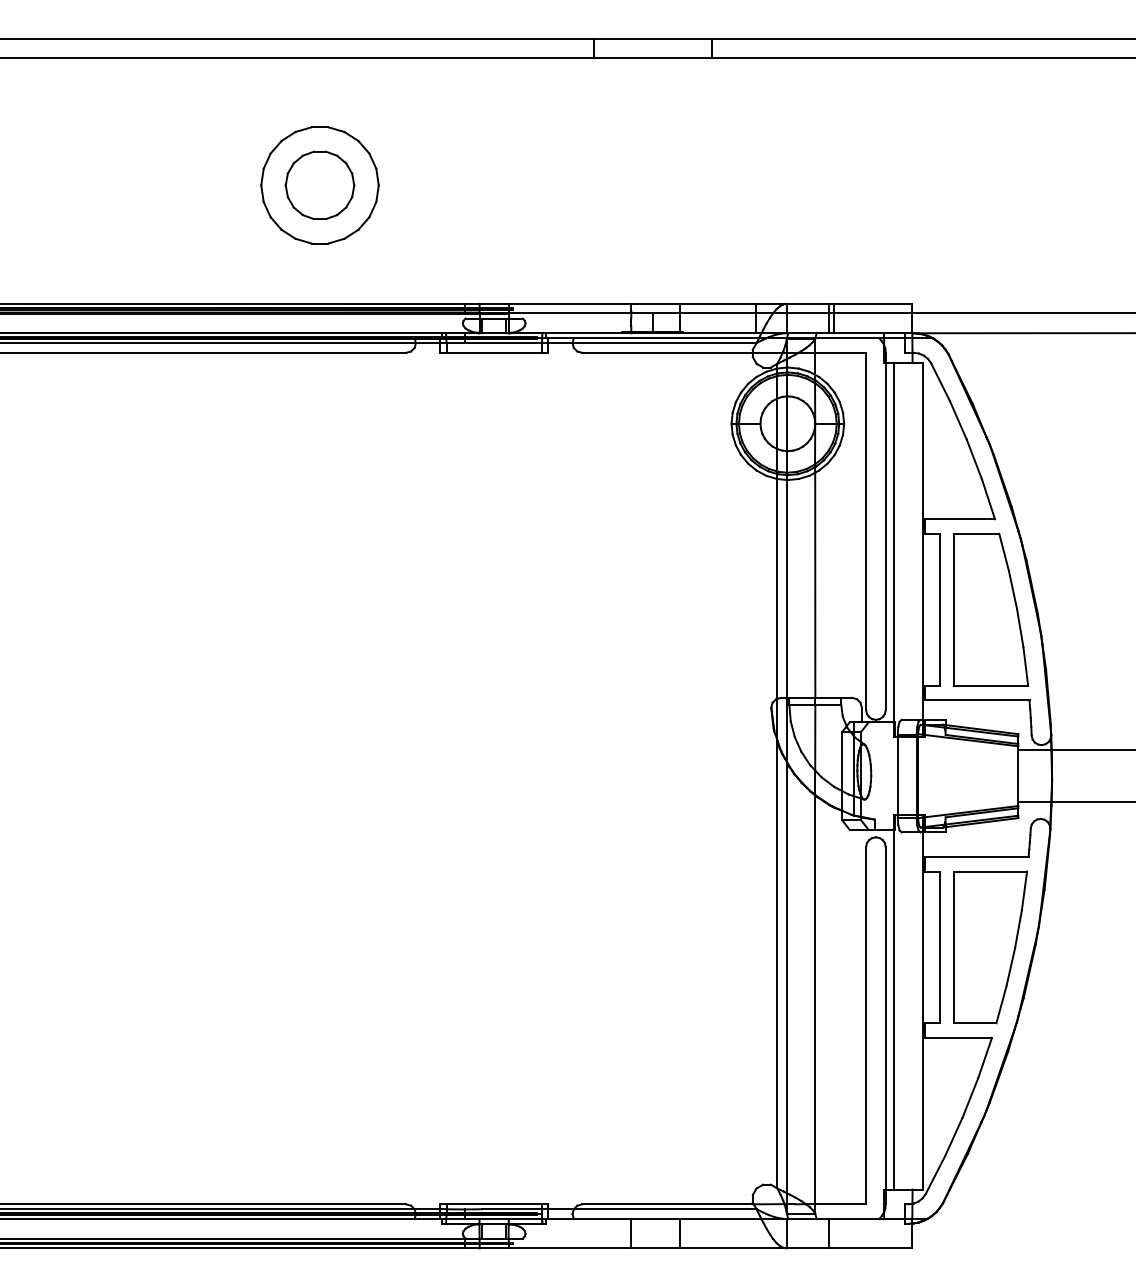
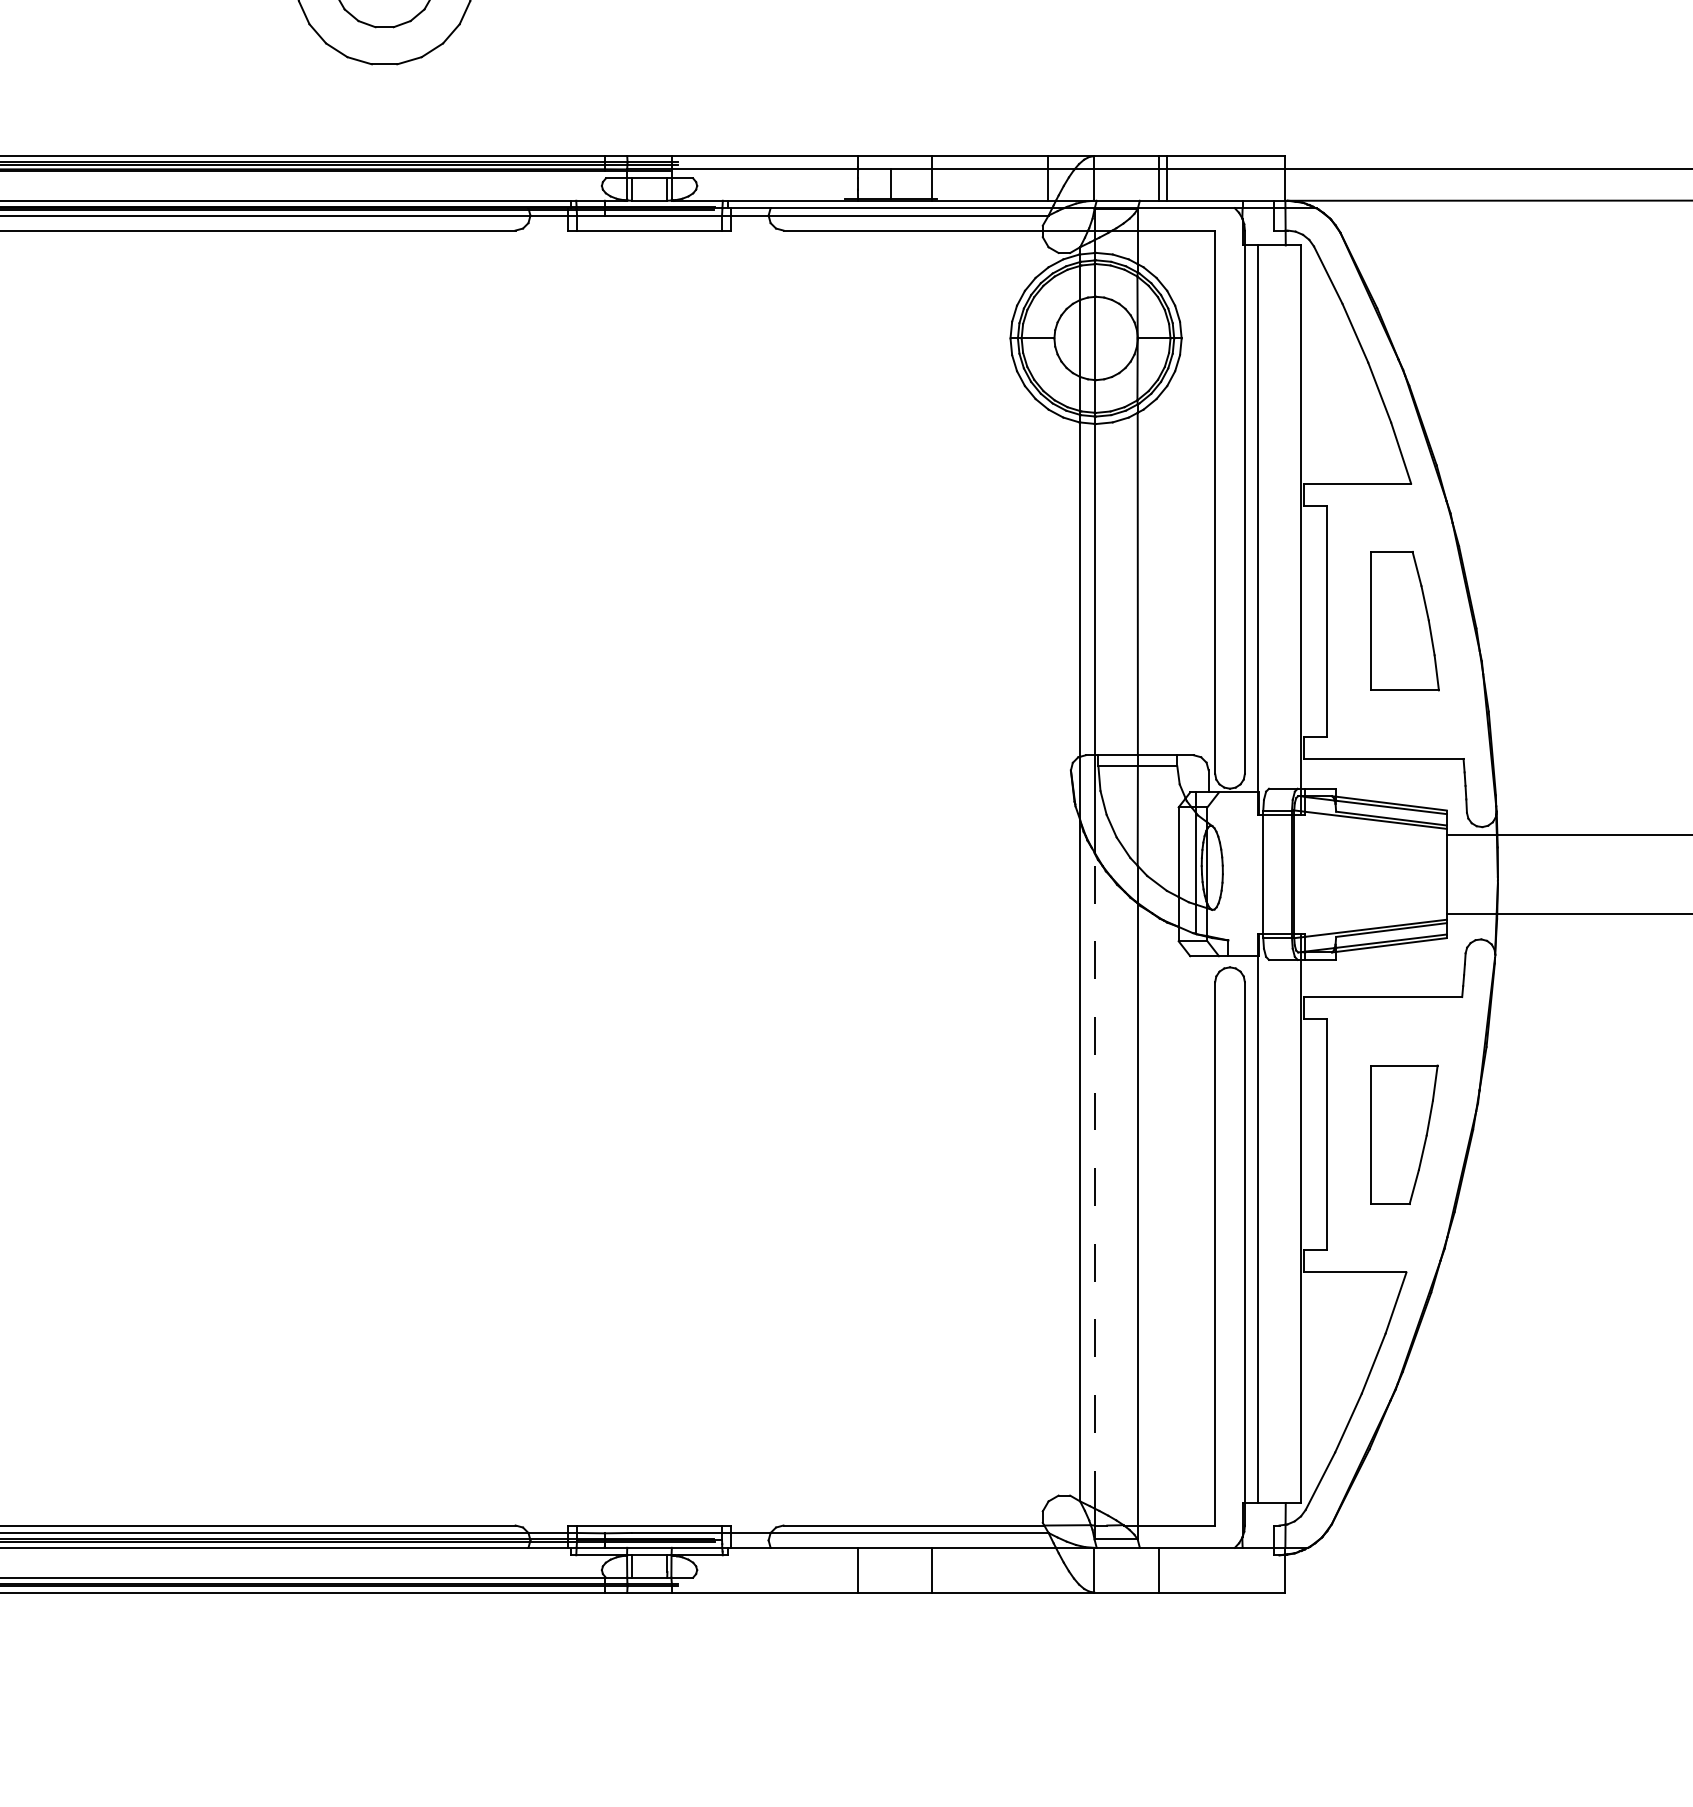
part: (990, 609) -> (1404, 620), size x0.6
part: (990, 947) -> (1404, 1134), size x0.6
line: (786, 977) -> (1094, 1180), solid -> dashed

